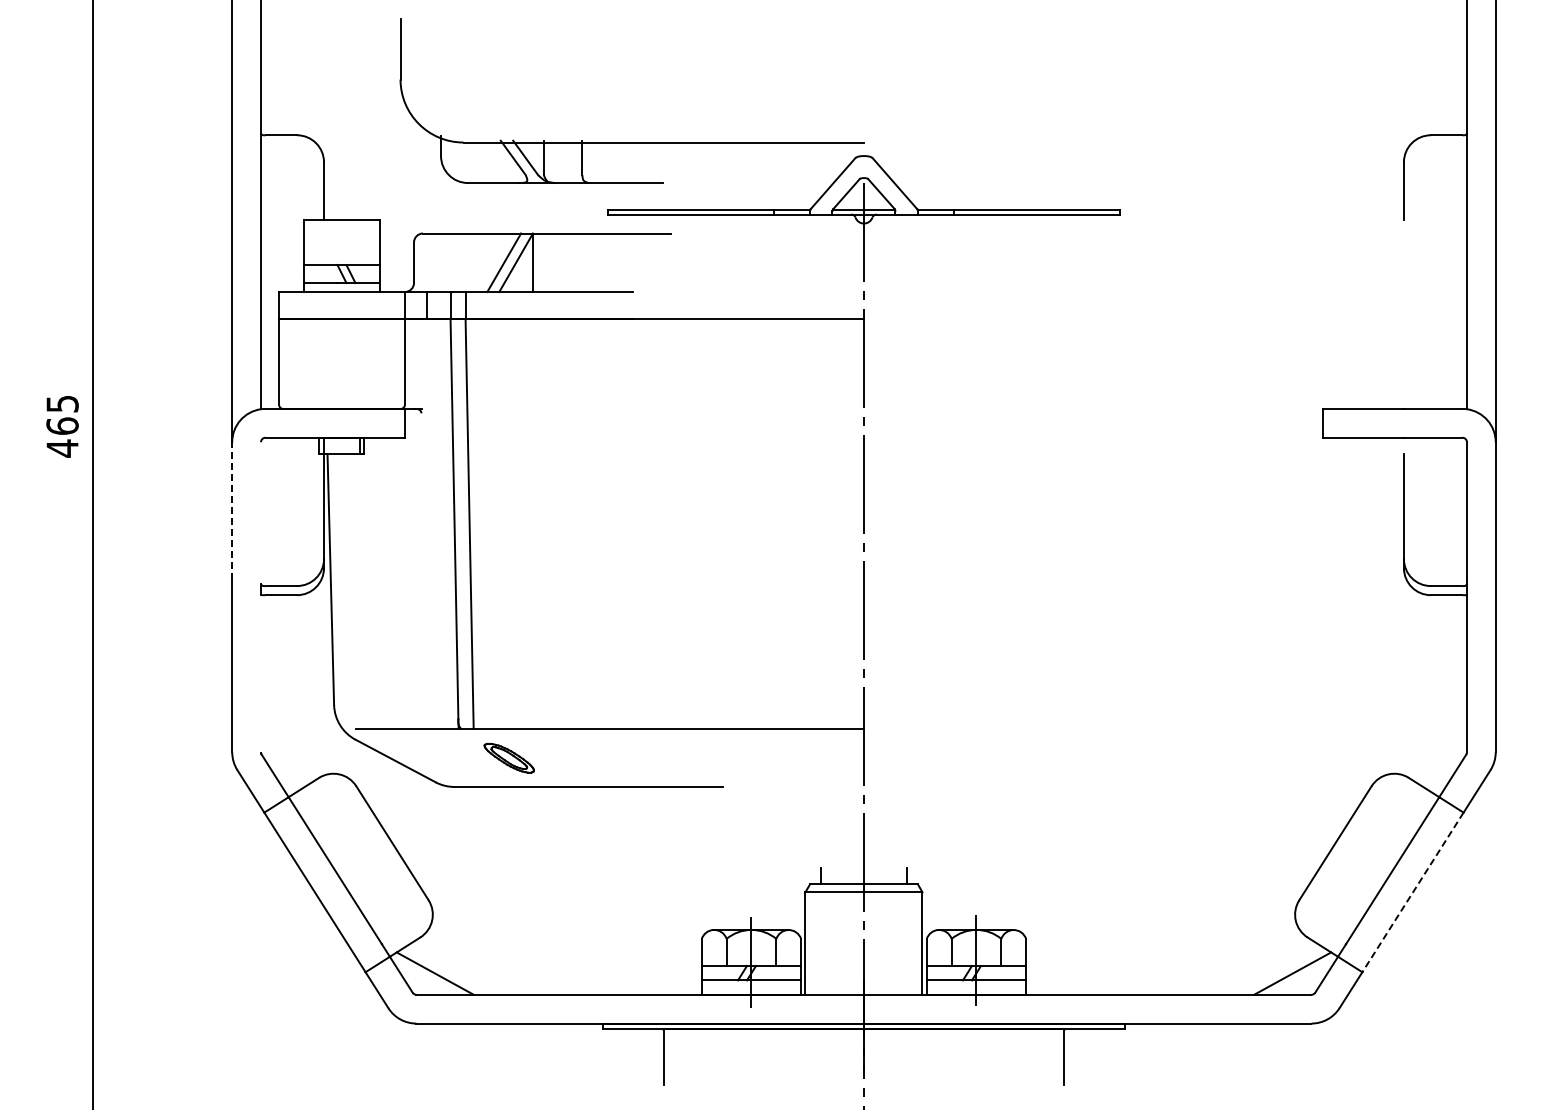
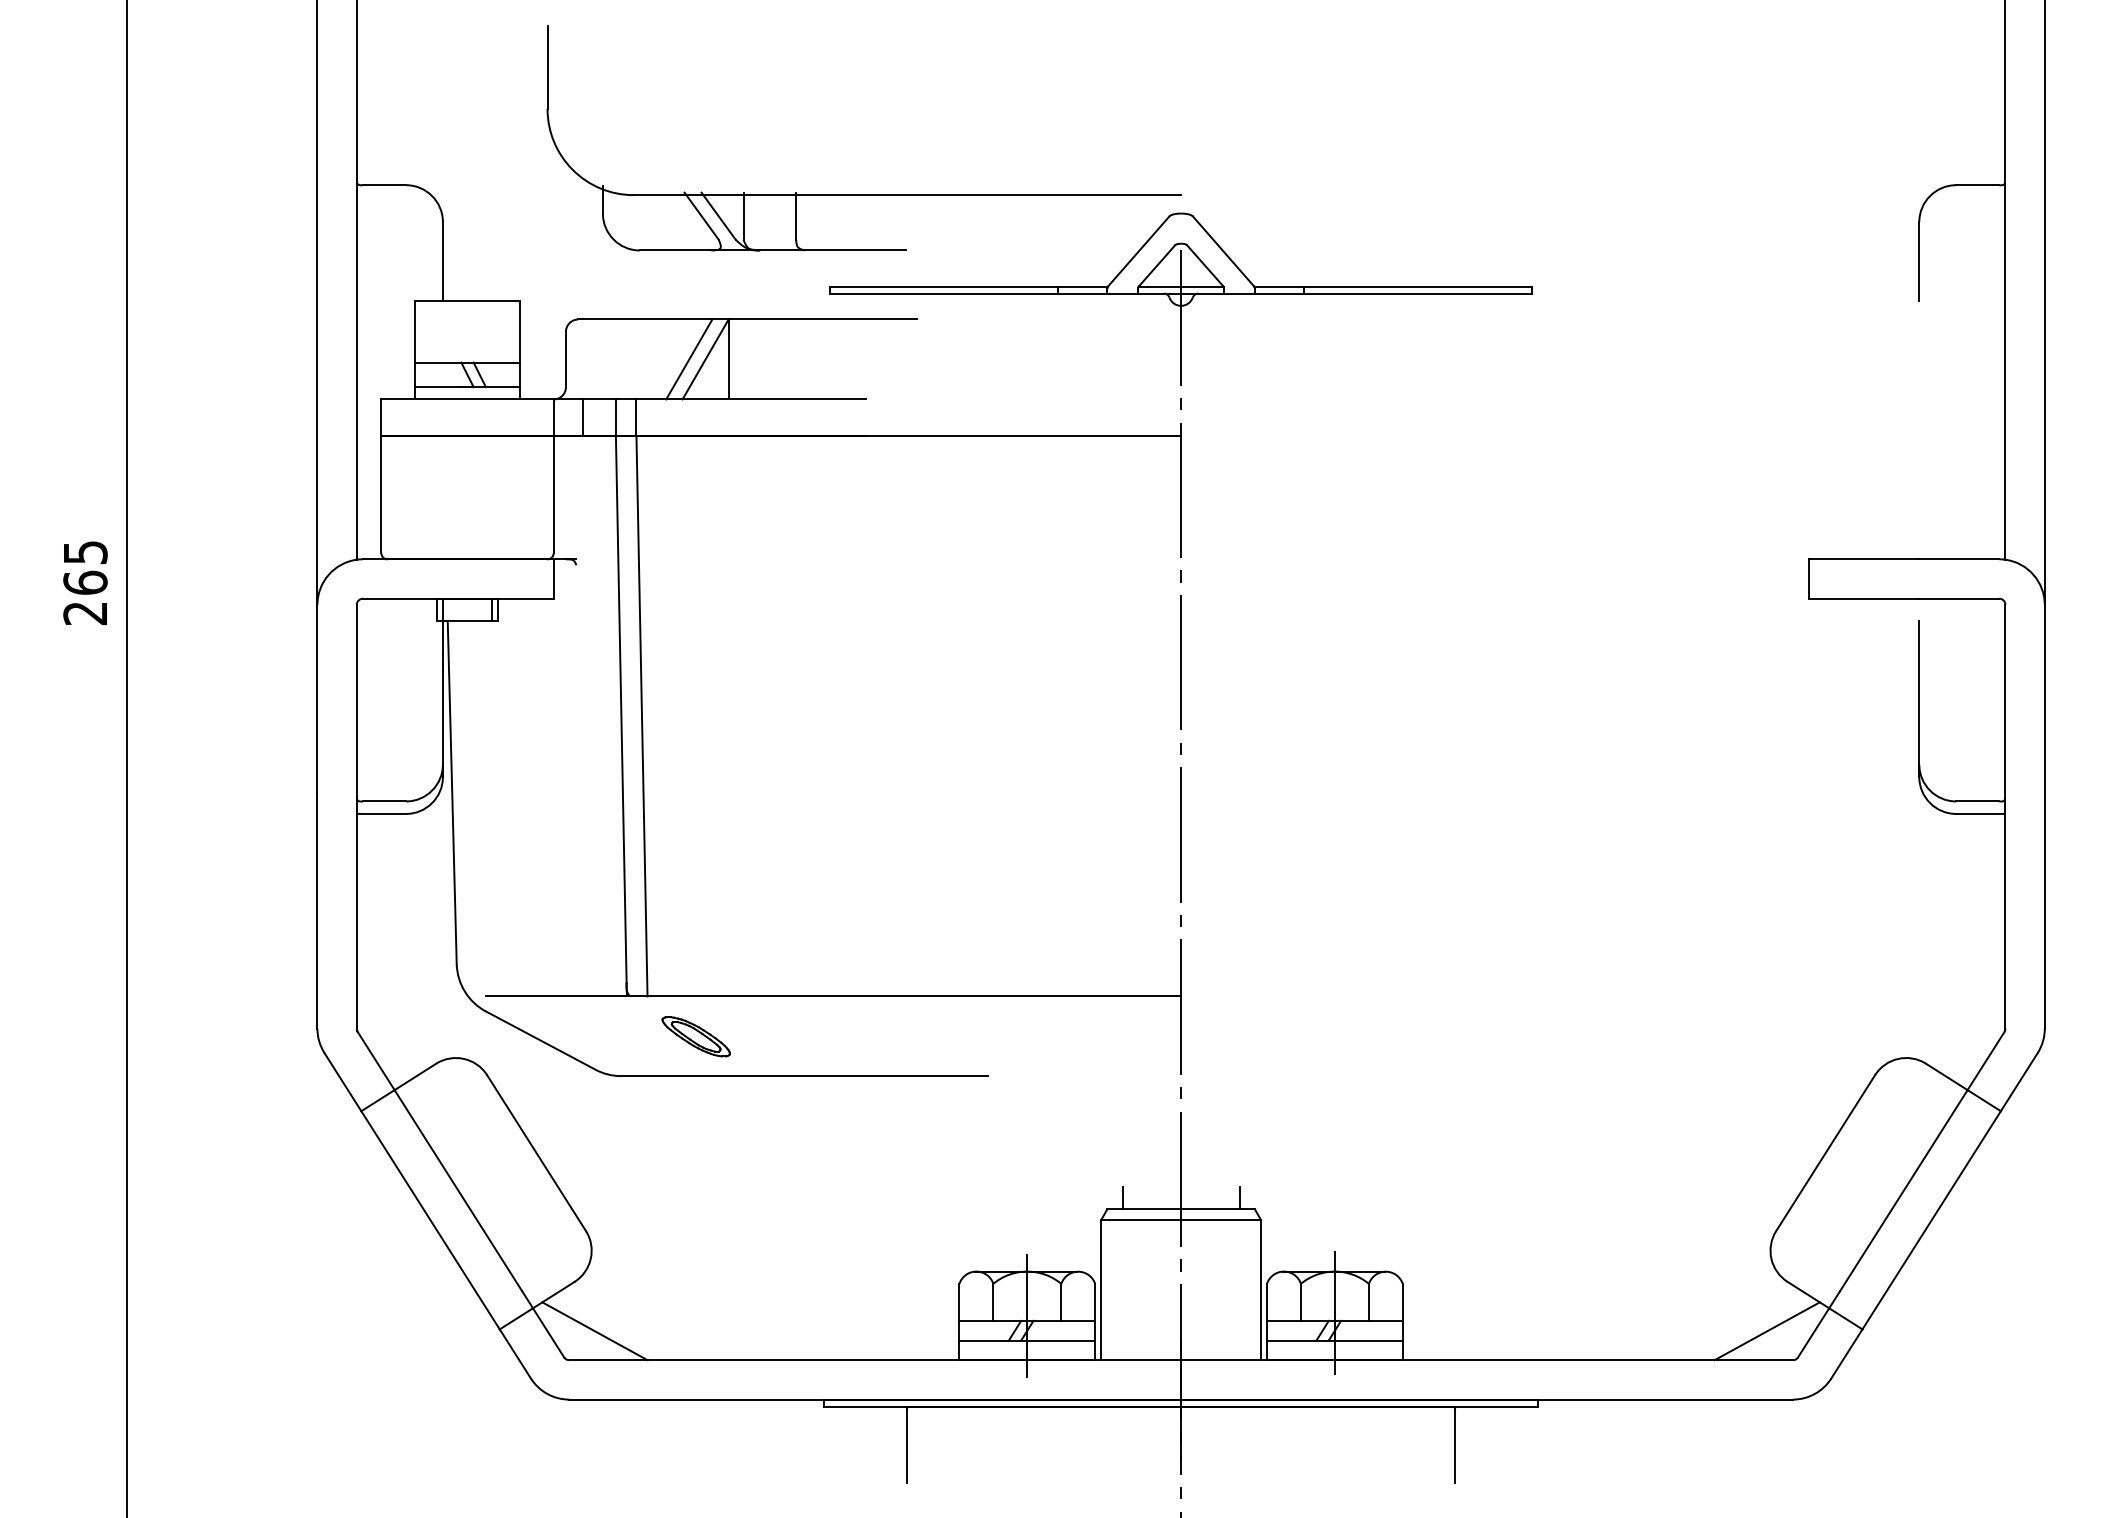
text: (62, 448) -> (85, 613), 465 -> 265
line: (232, 510) -> (317, 698), dashed -> solid
line: (261, 513) -> (357, 702), added
line: (261, 673) -> (357, 921), added
line: (1412, 892) -> (1930, 1220), dashed -> solid

